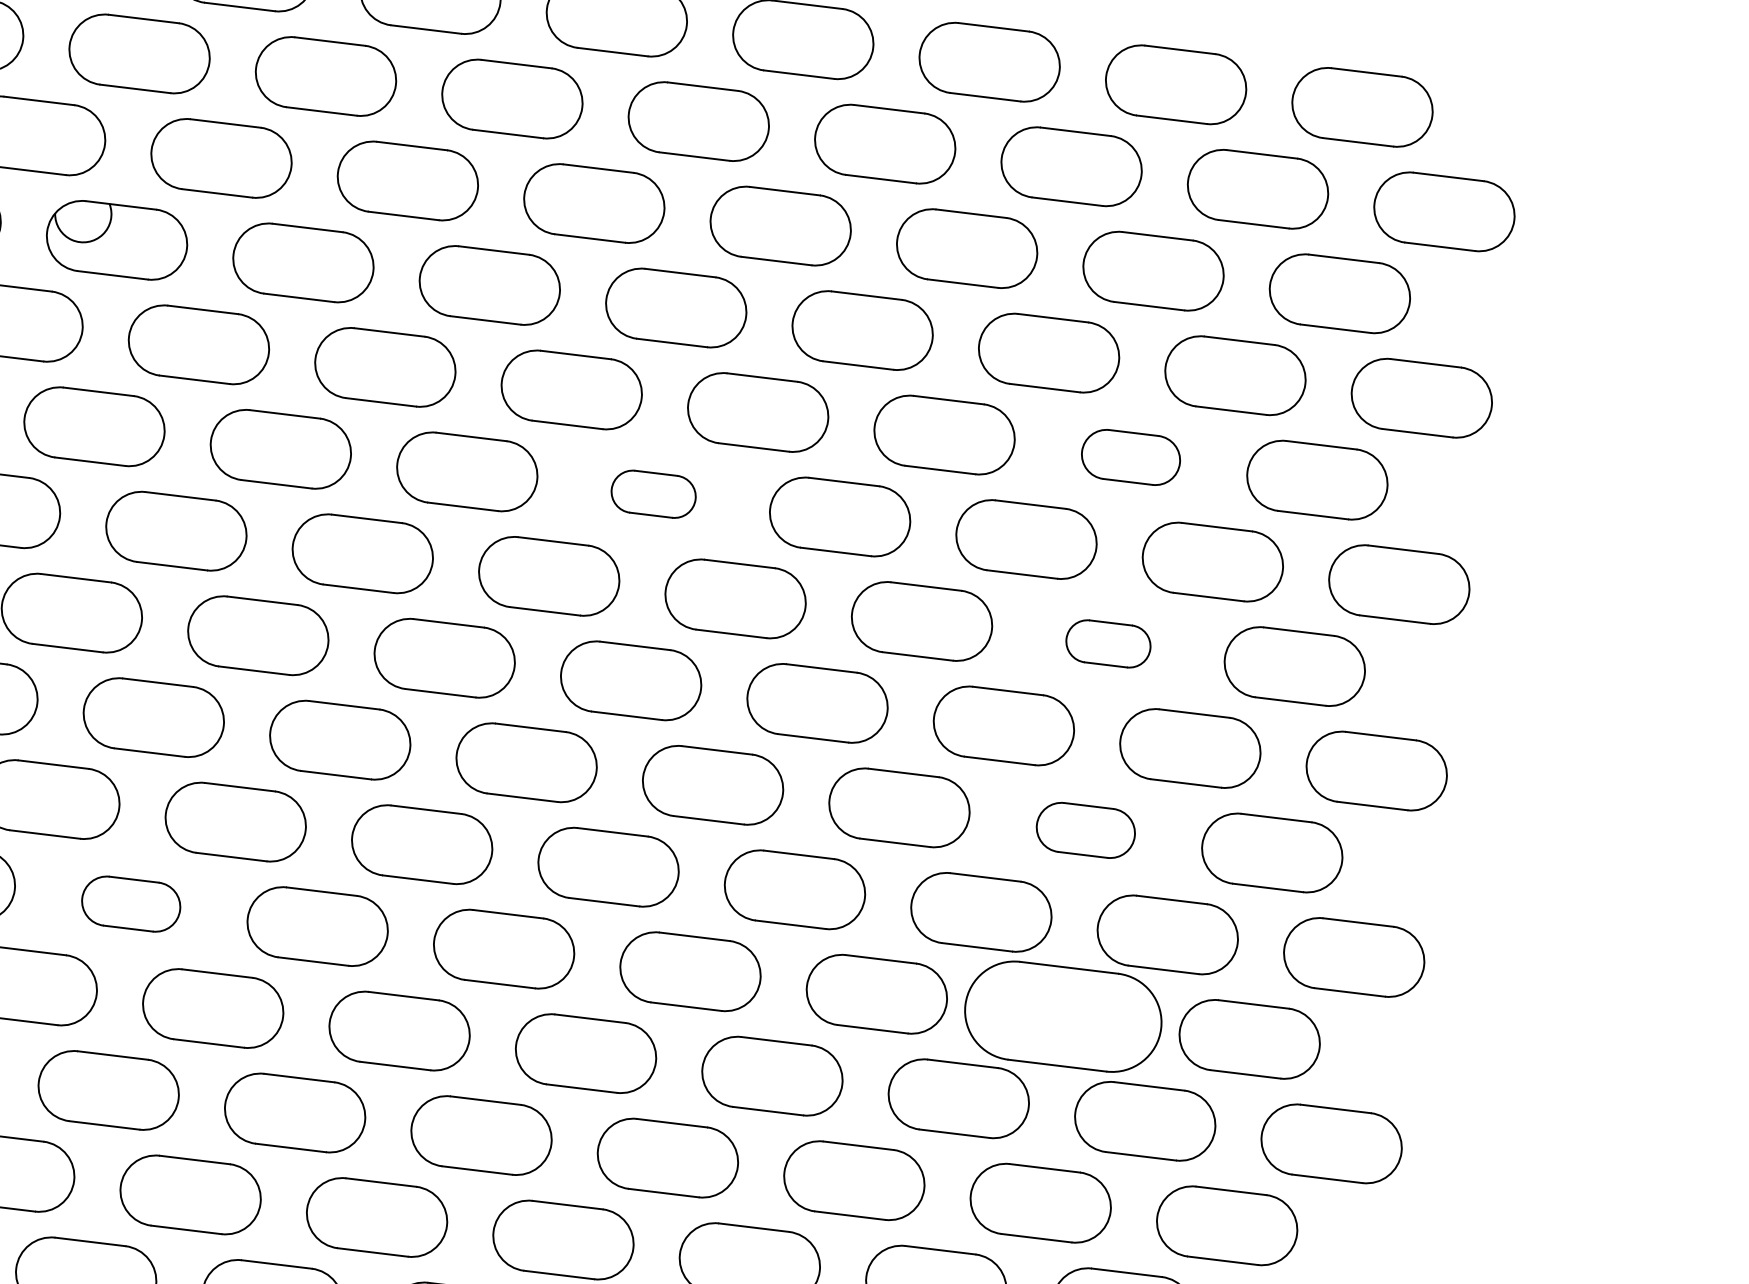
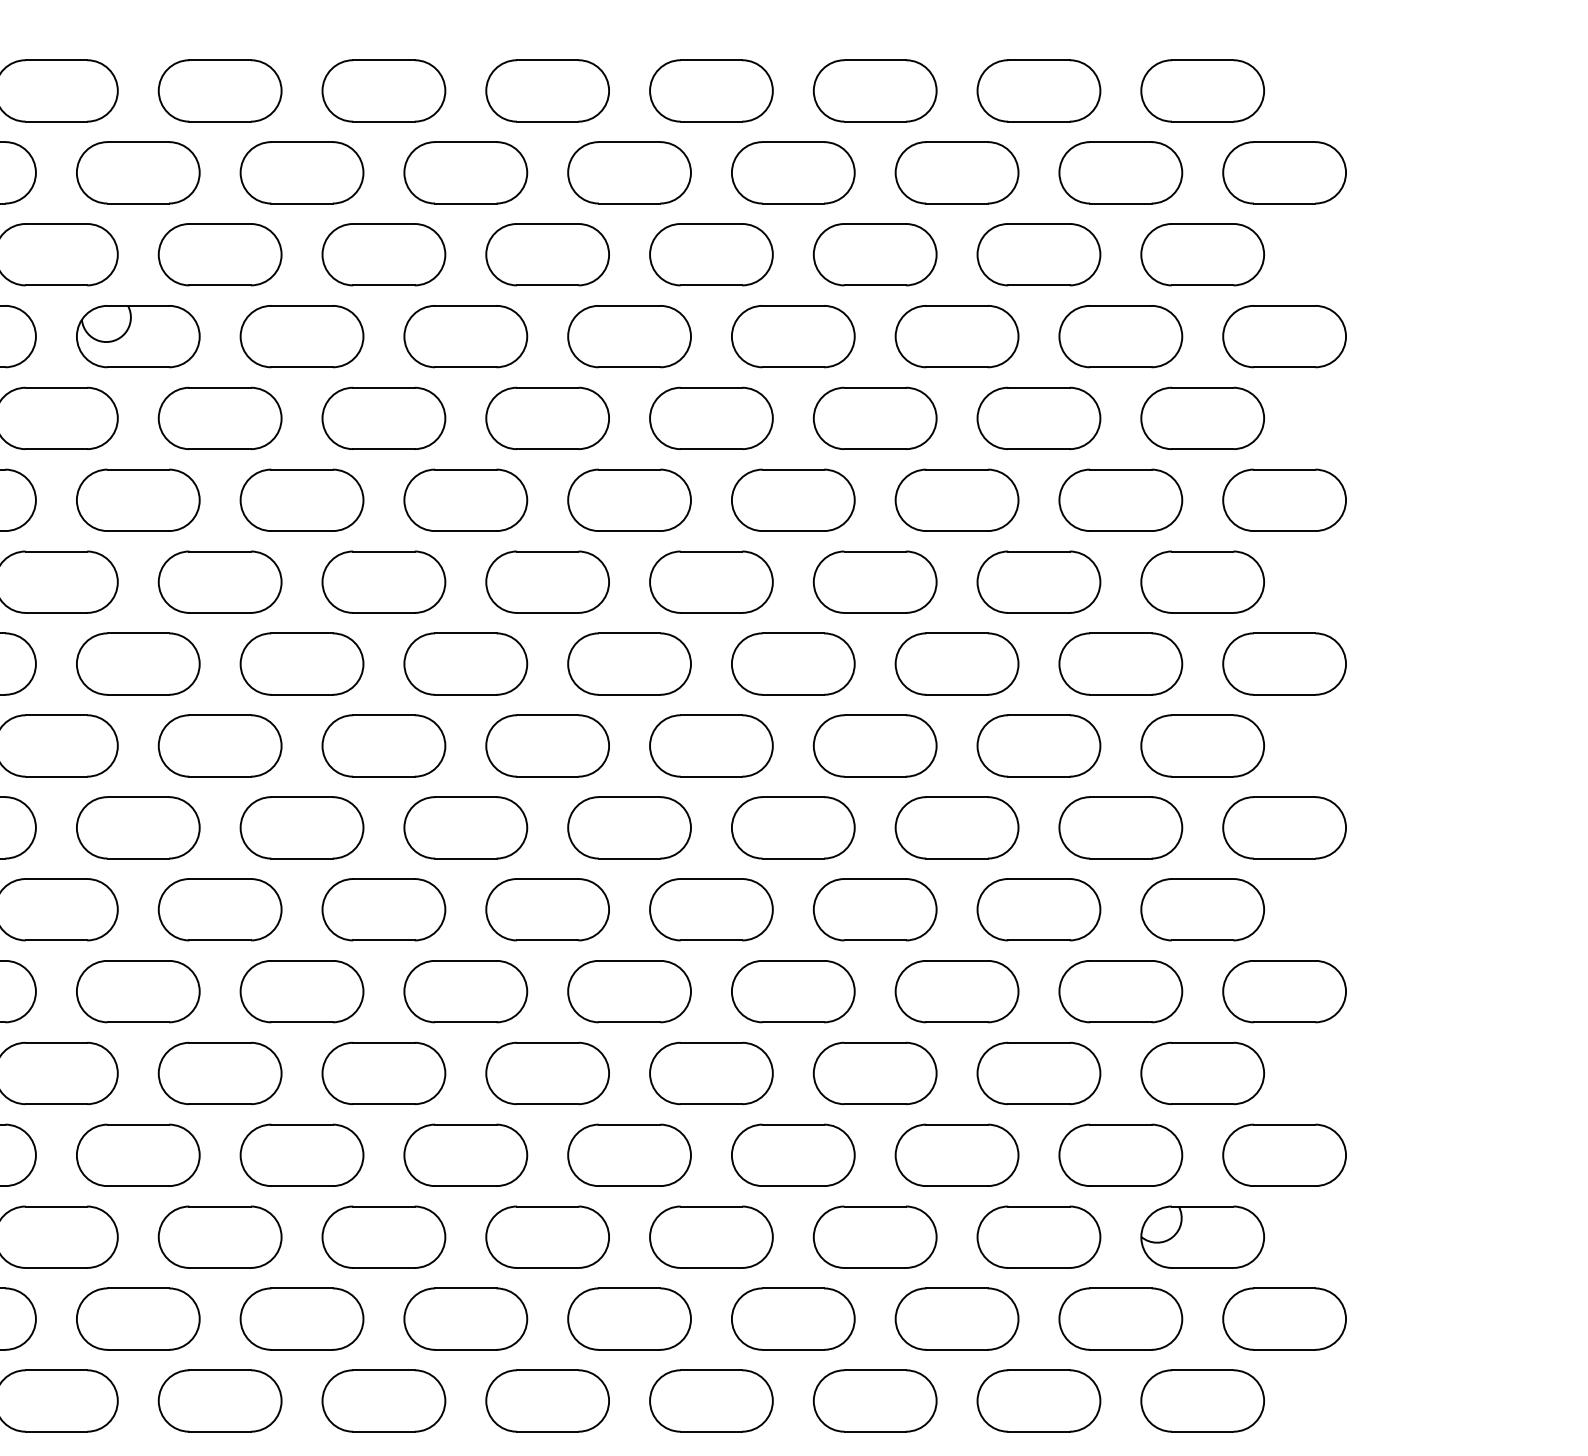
part: (1130, 456) -> (1038, 417), size x1.43
part: (653, 493) -> (629, 499), size x1.67
part: (1107, 643) -> (1038, 581), size x1.67
part: (1085, 829) -> (1038, 745), size x1.43
part: (130, 903) -> (219, 909), size x1.43
part: (1062, 1016) -> (1038, 909), size x0.71

